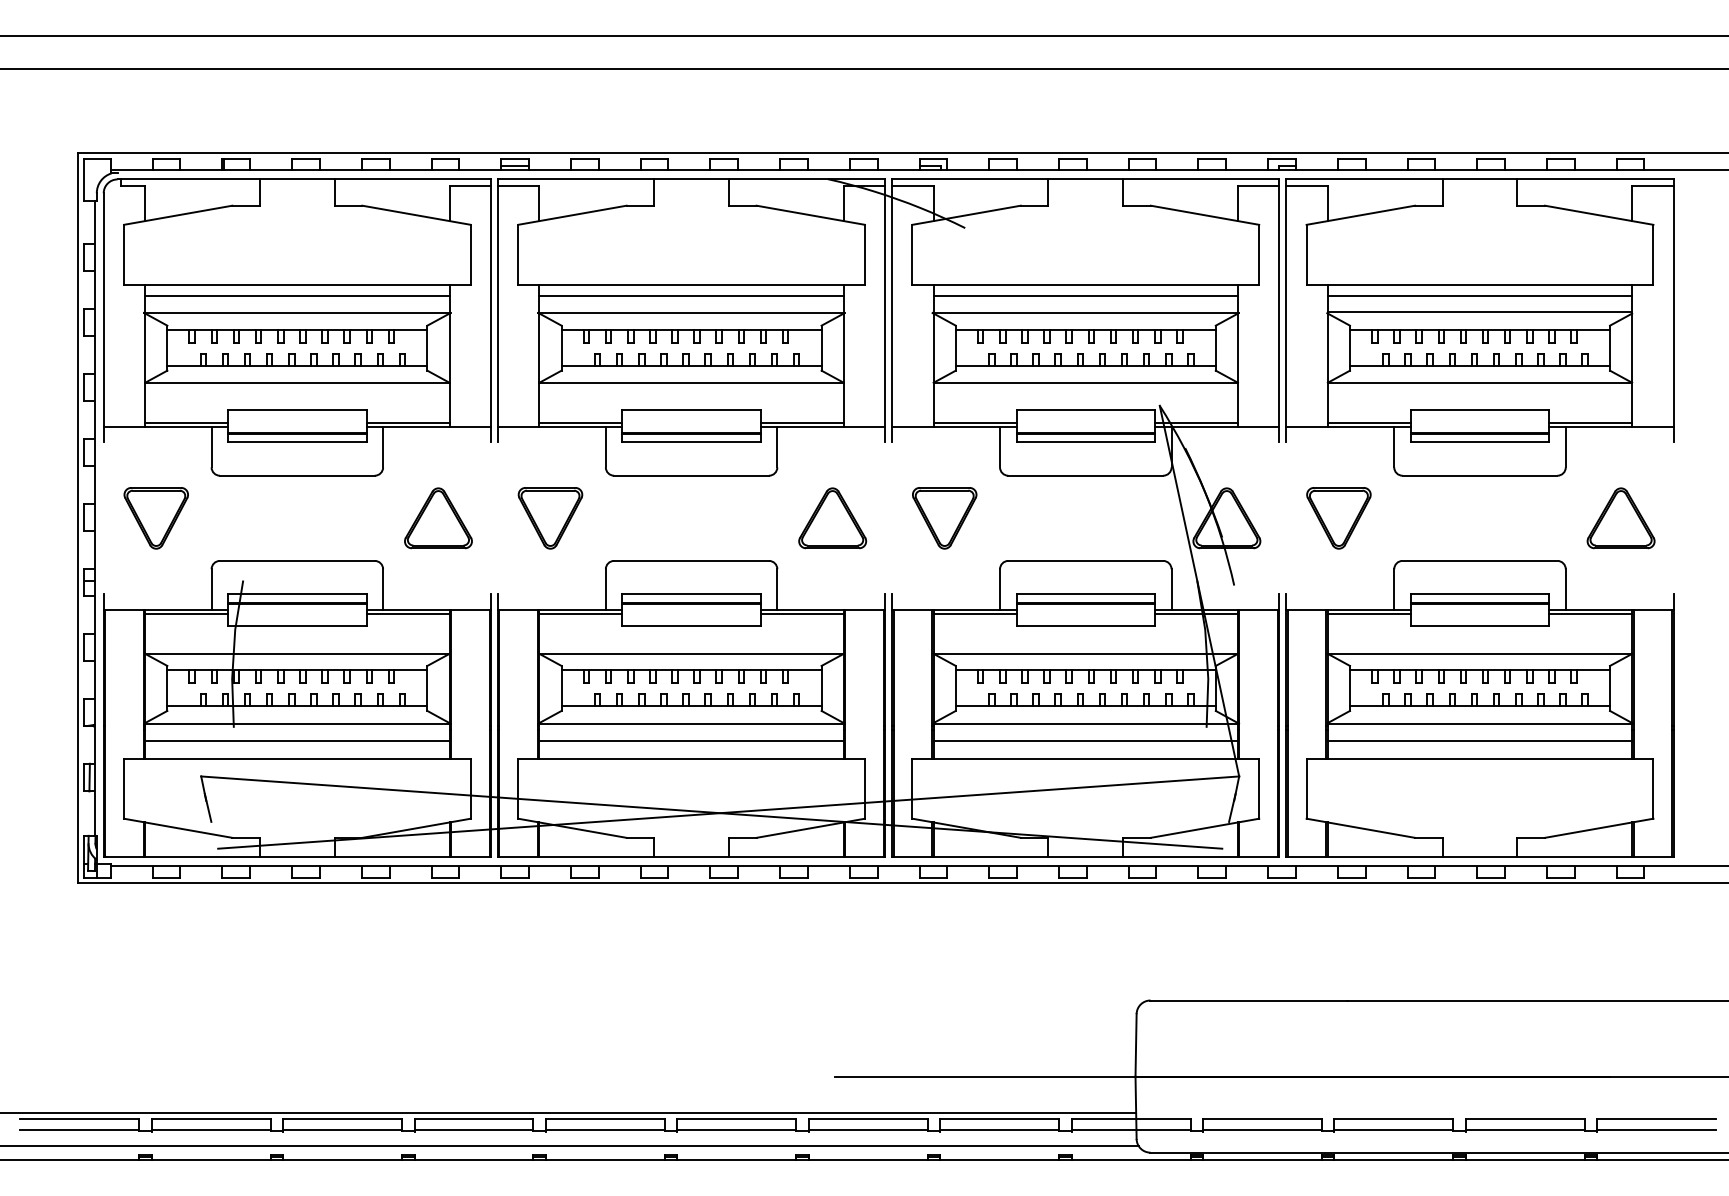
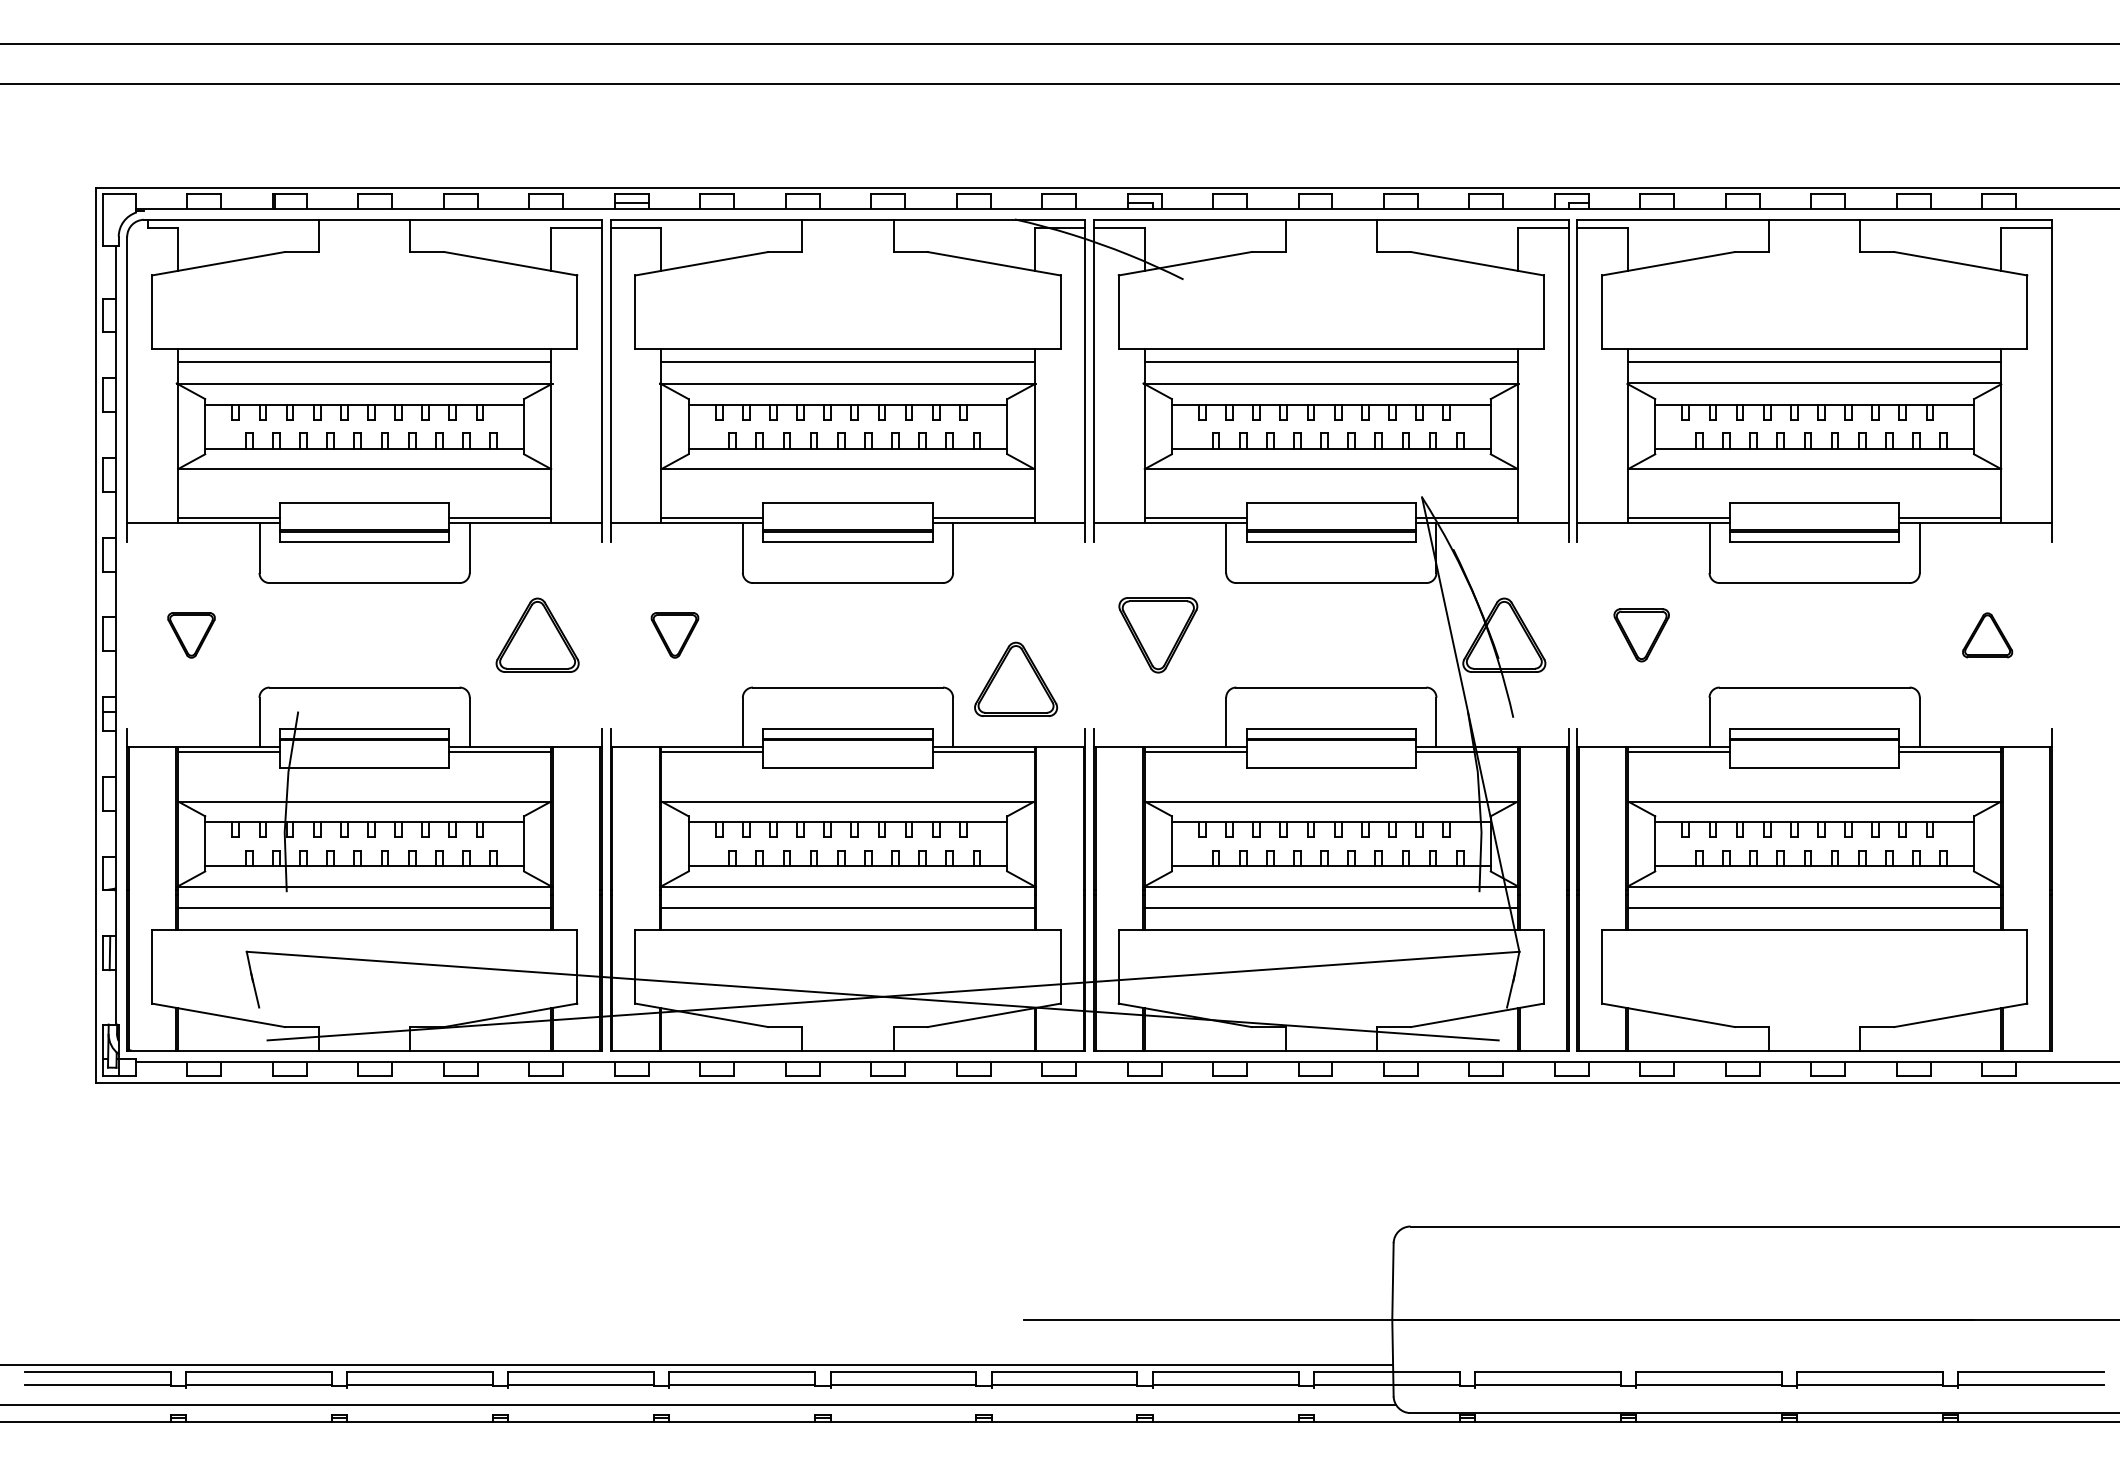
part: (155, 518) -> (190, 635), size x0.6
part: (550, 518) -> (675, 635), size x0.6
part: (832, 518) -> (1015, 679), moved
part: (1338, 518) -> (1641, 635), size x0.7
part: (1620, 518) -> (1986, 635), size x0.6

